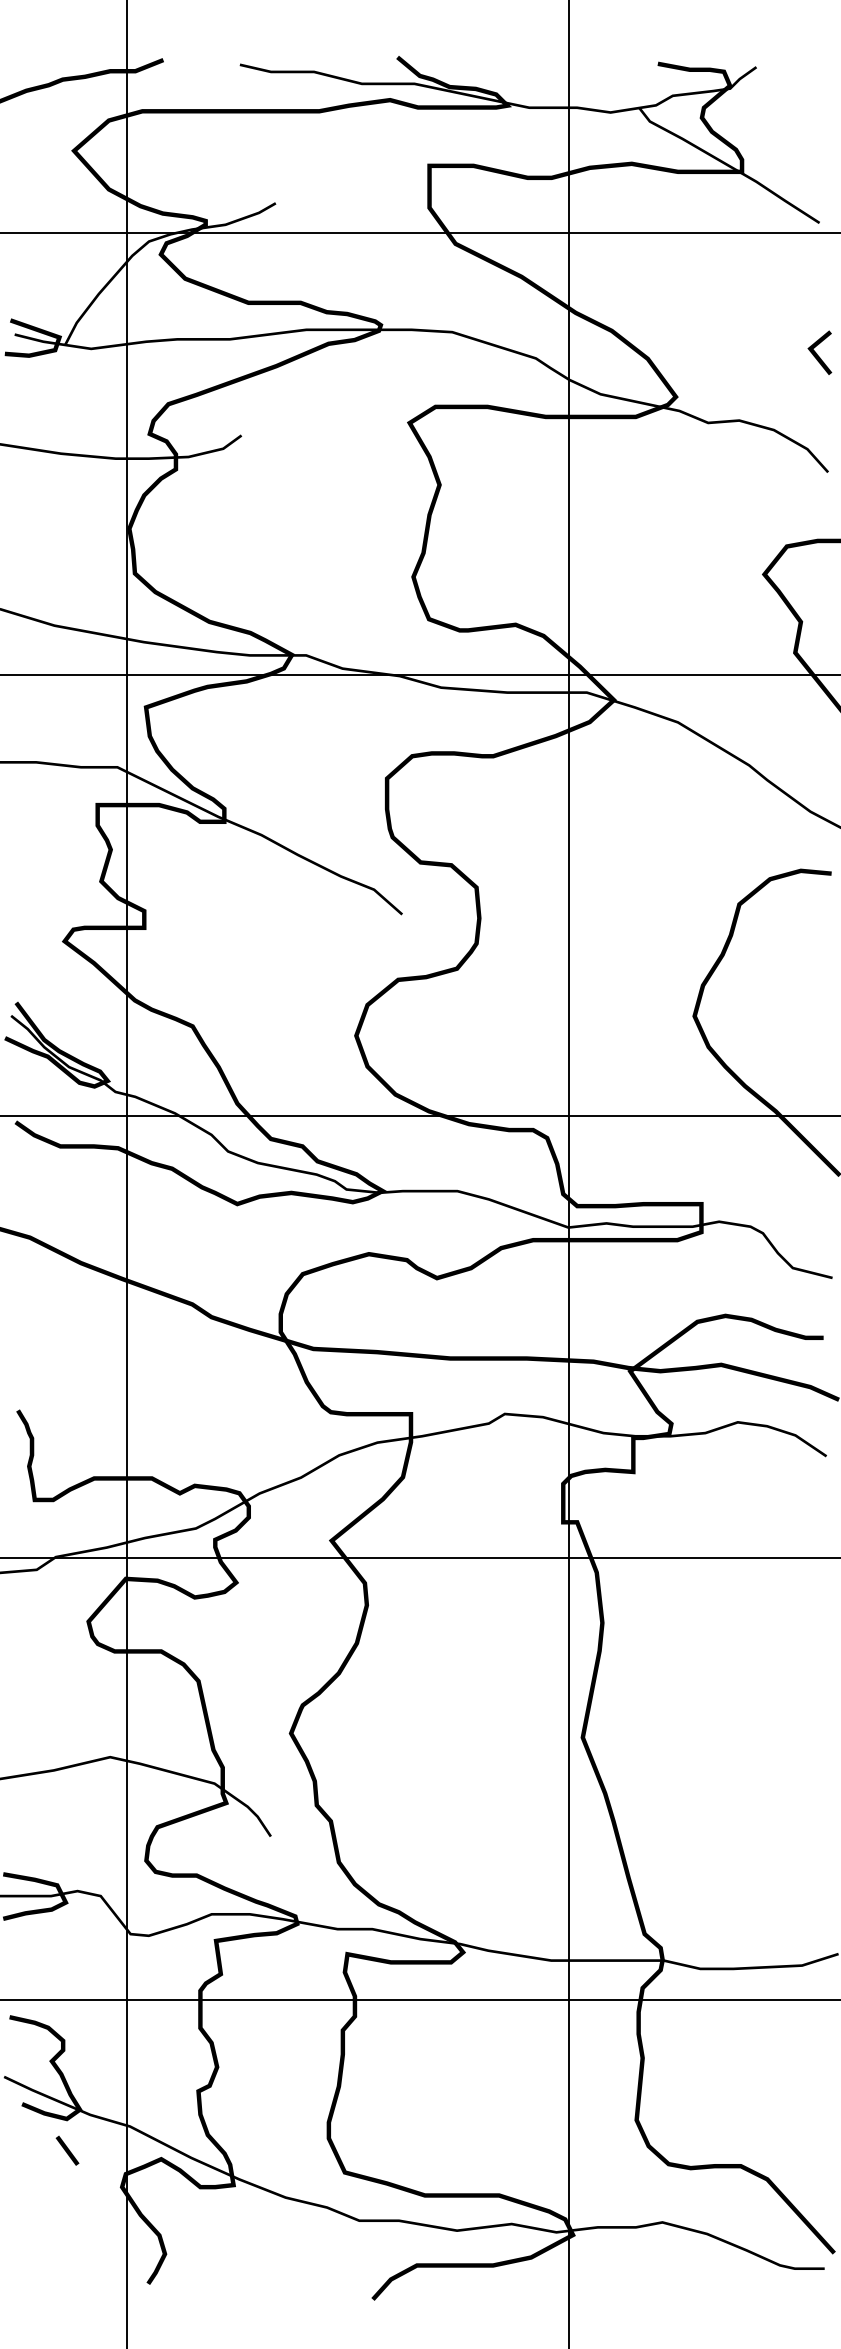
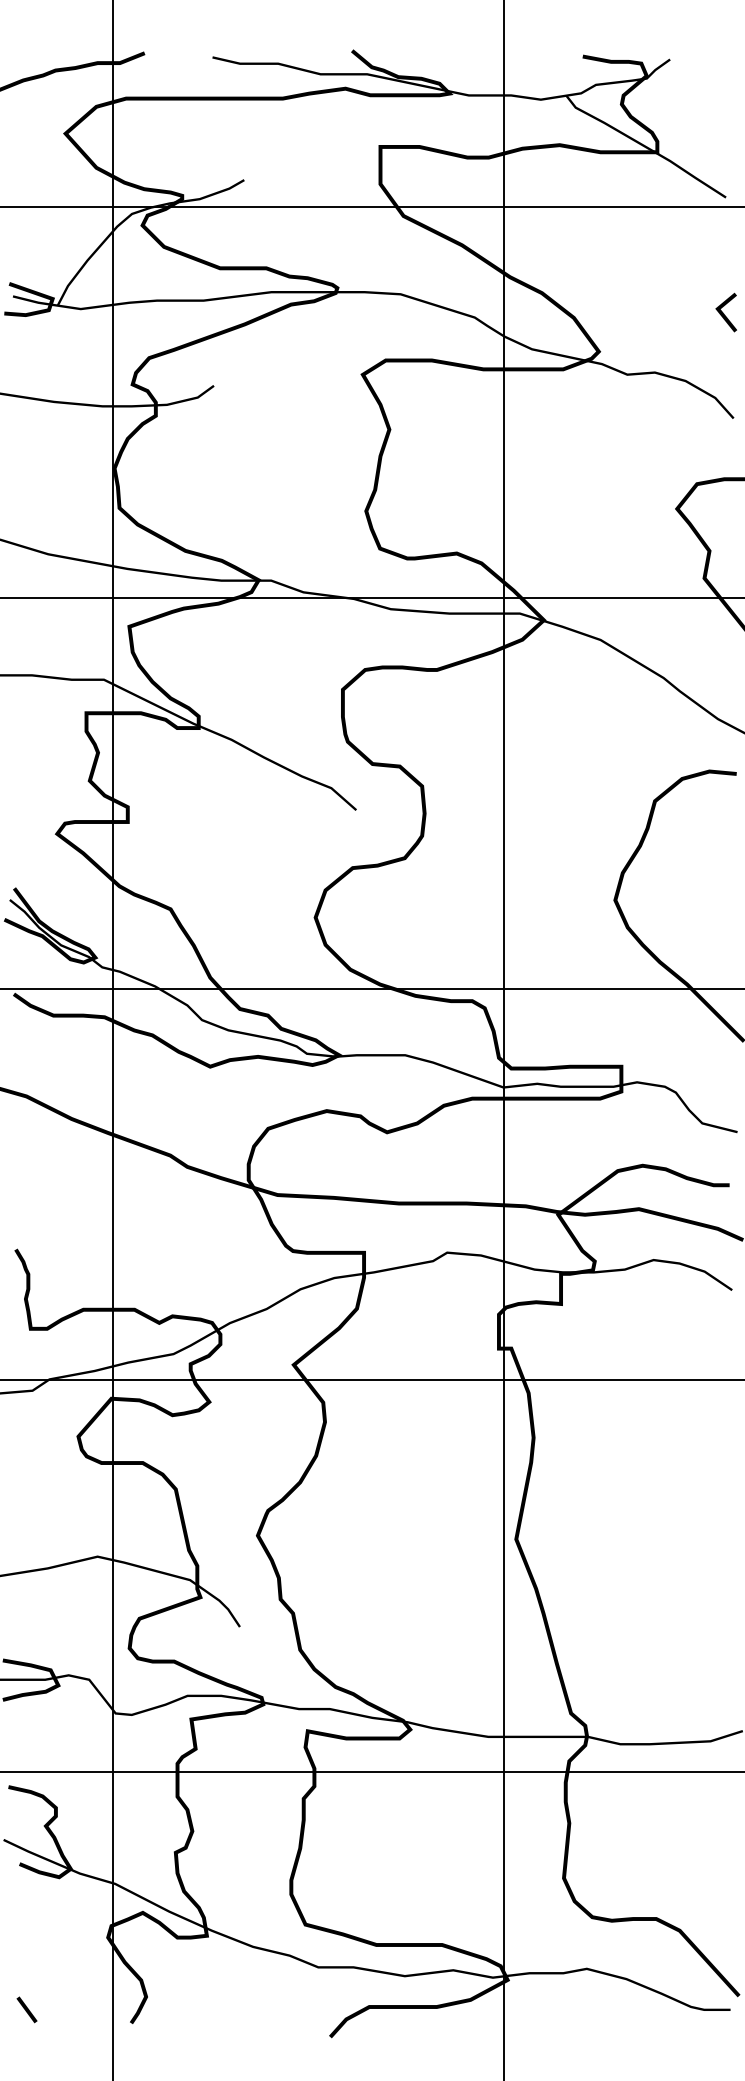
line: (67, 2150) -> (26, 2009), moved

